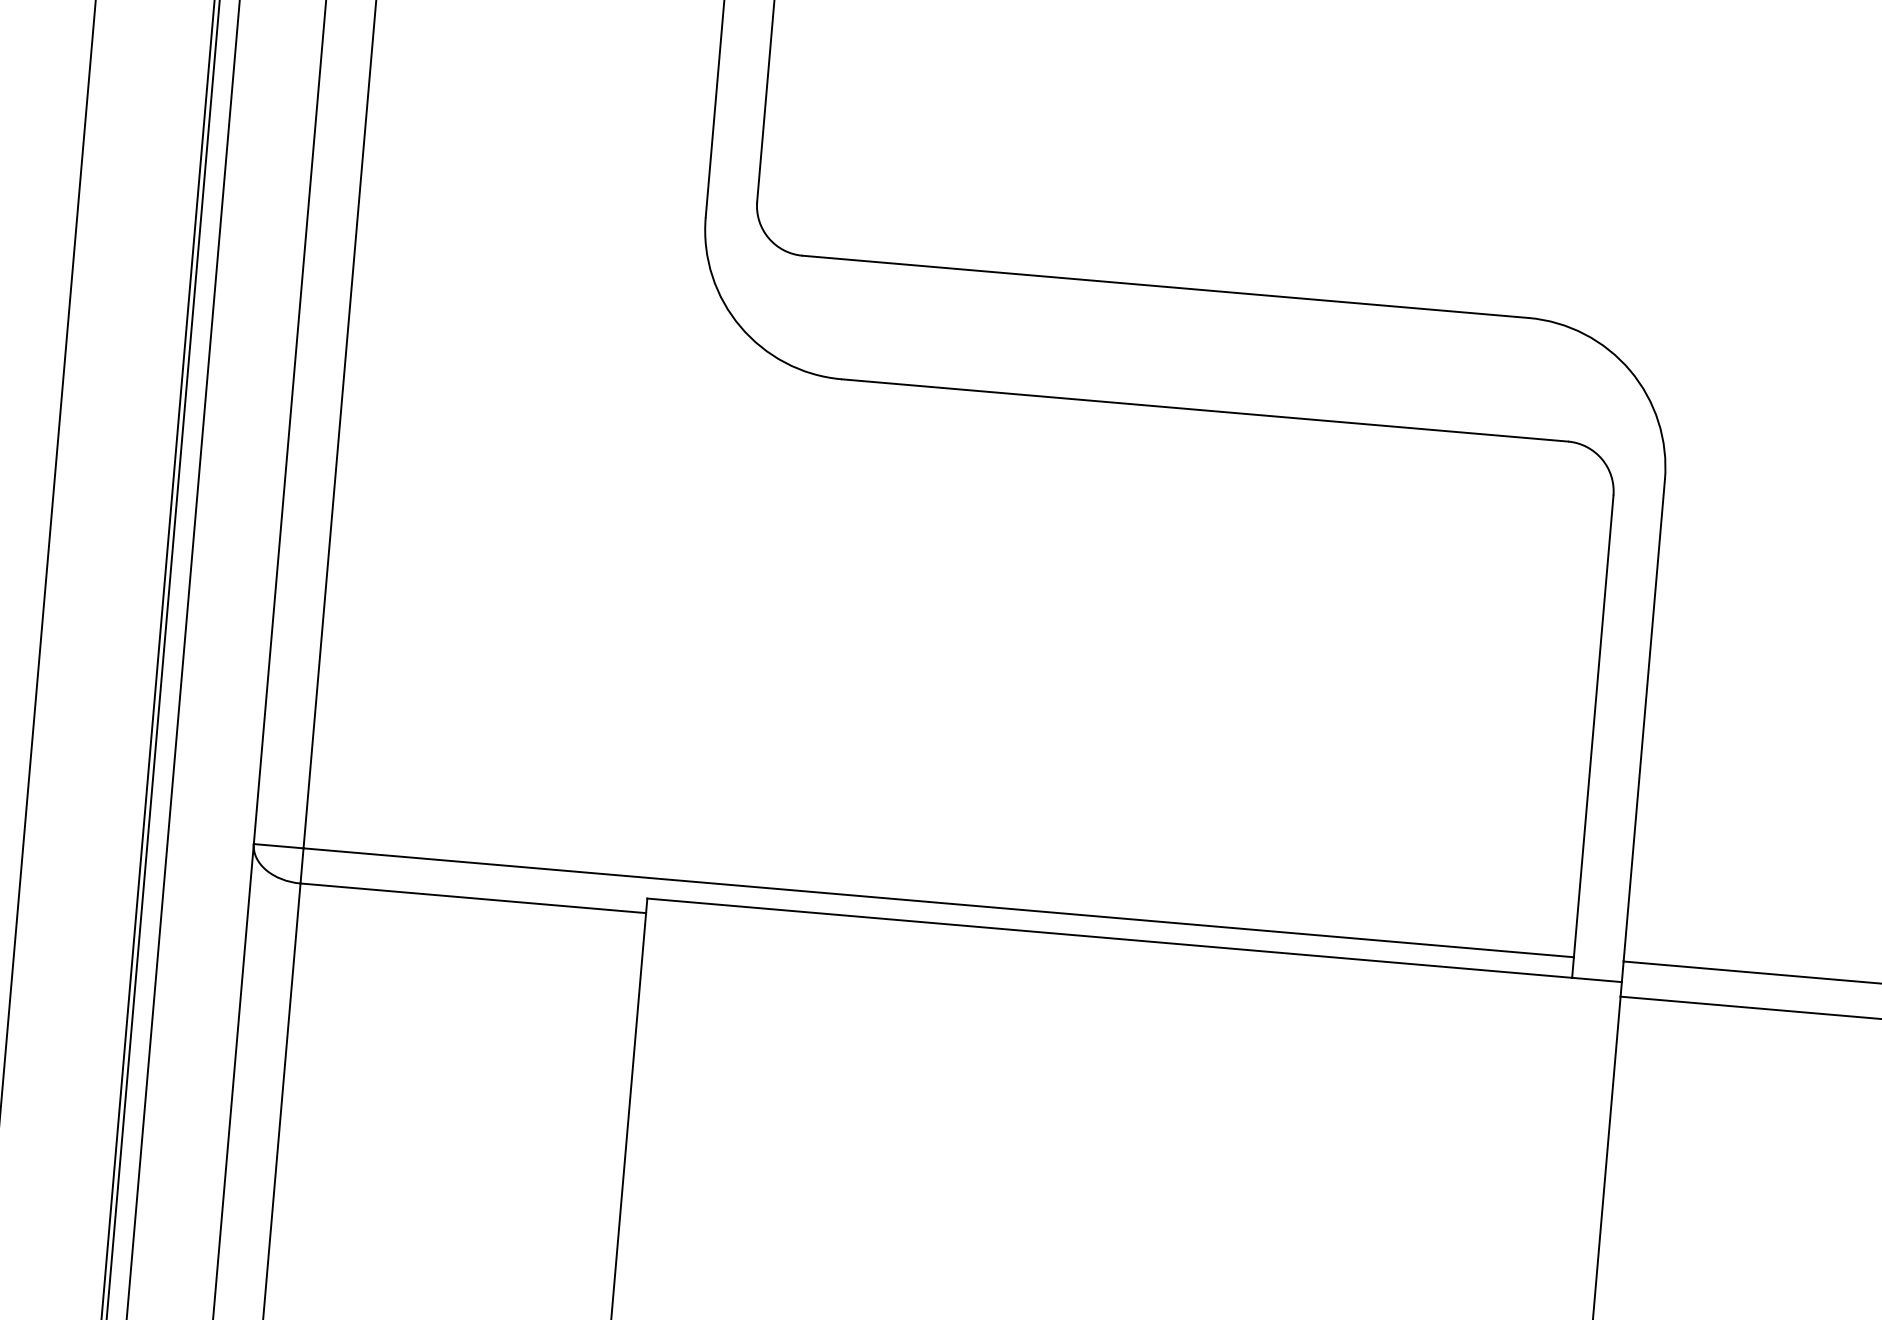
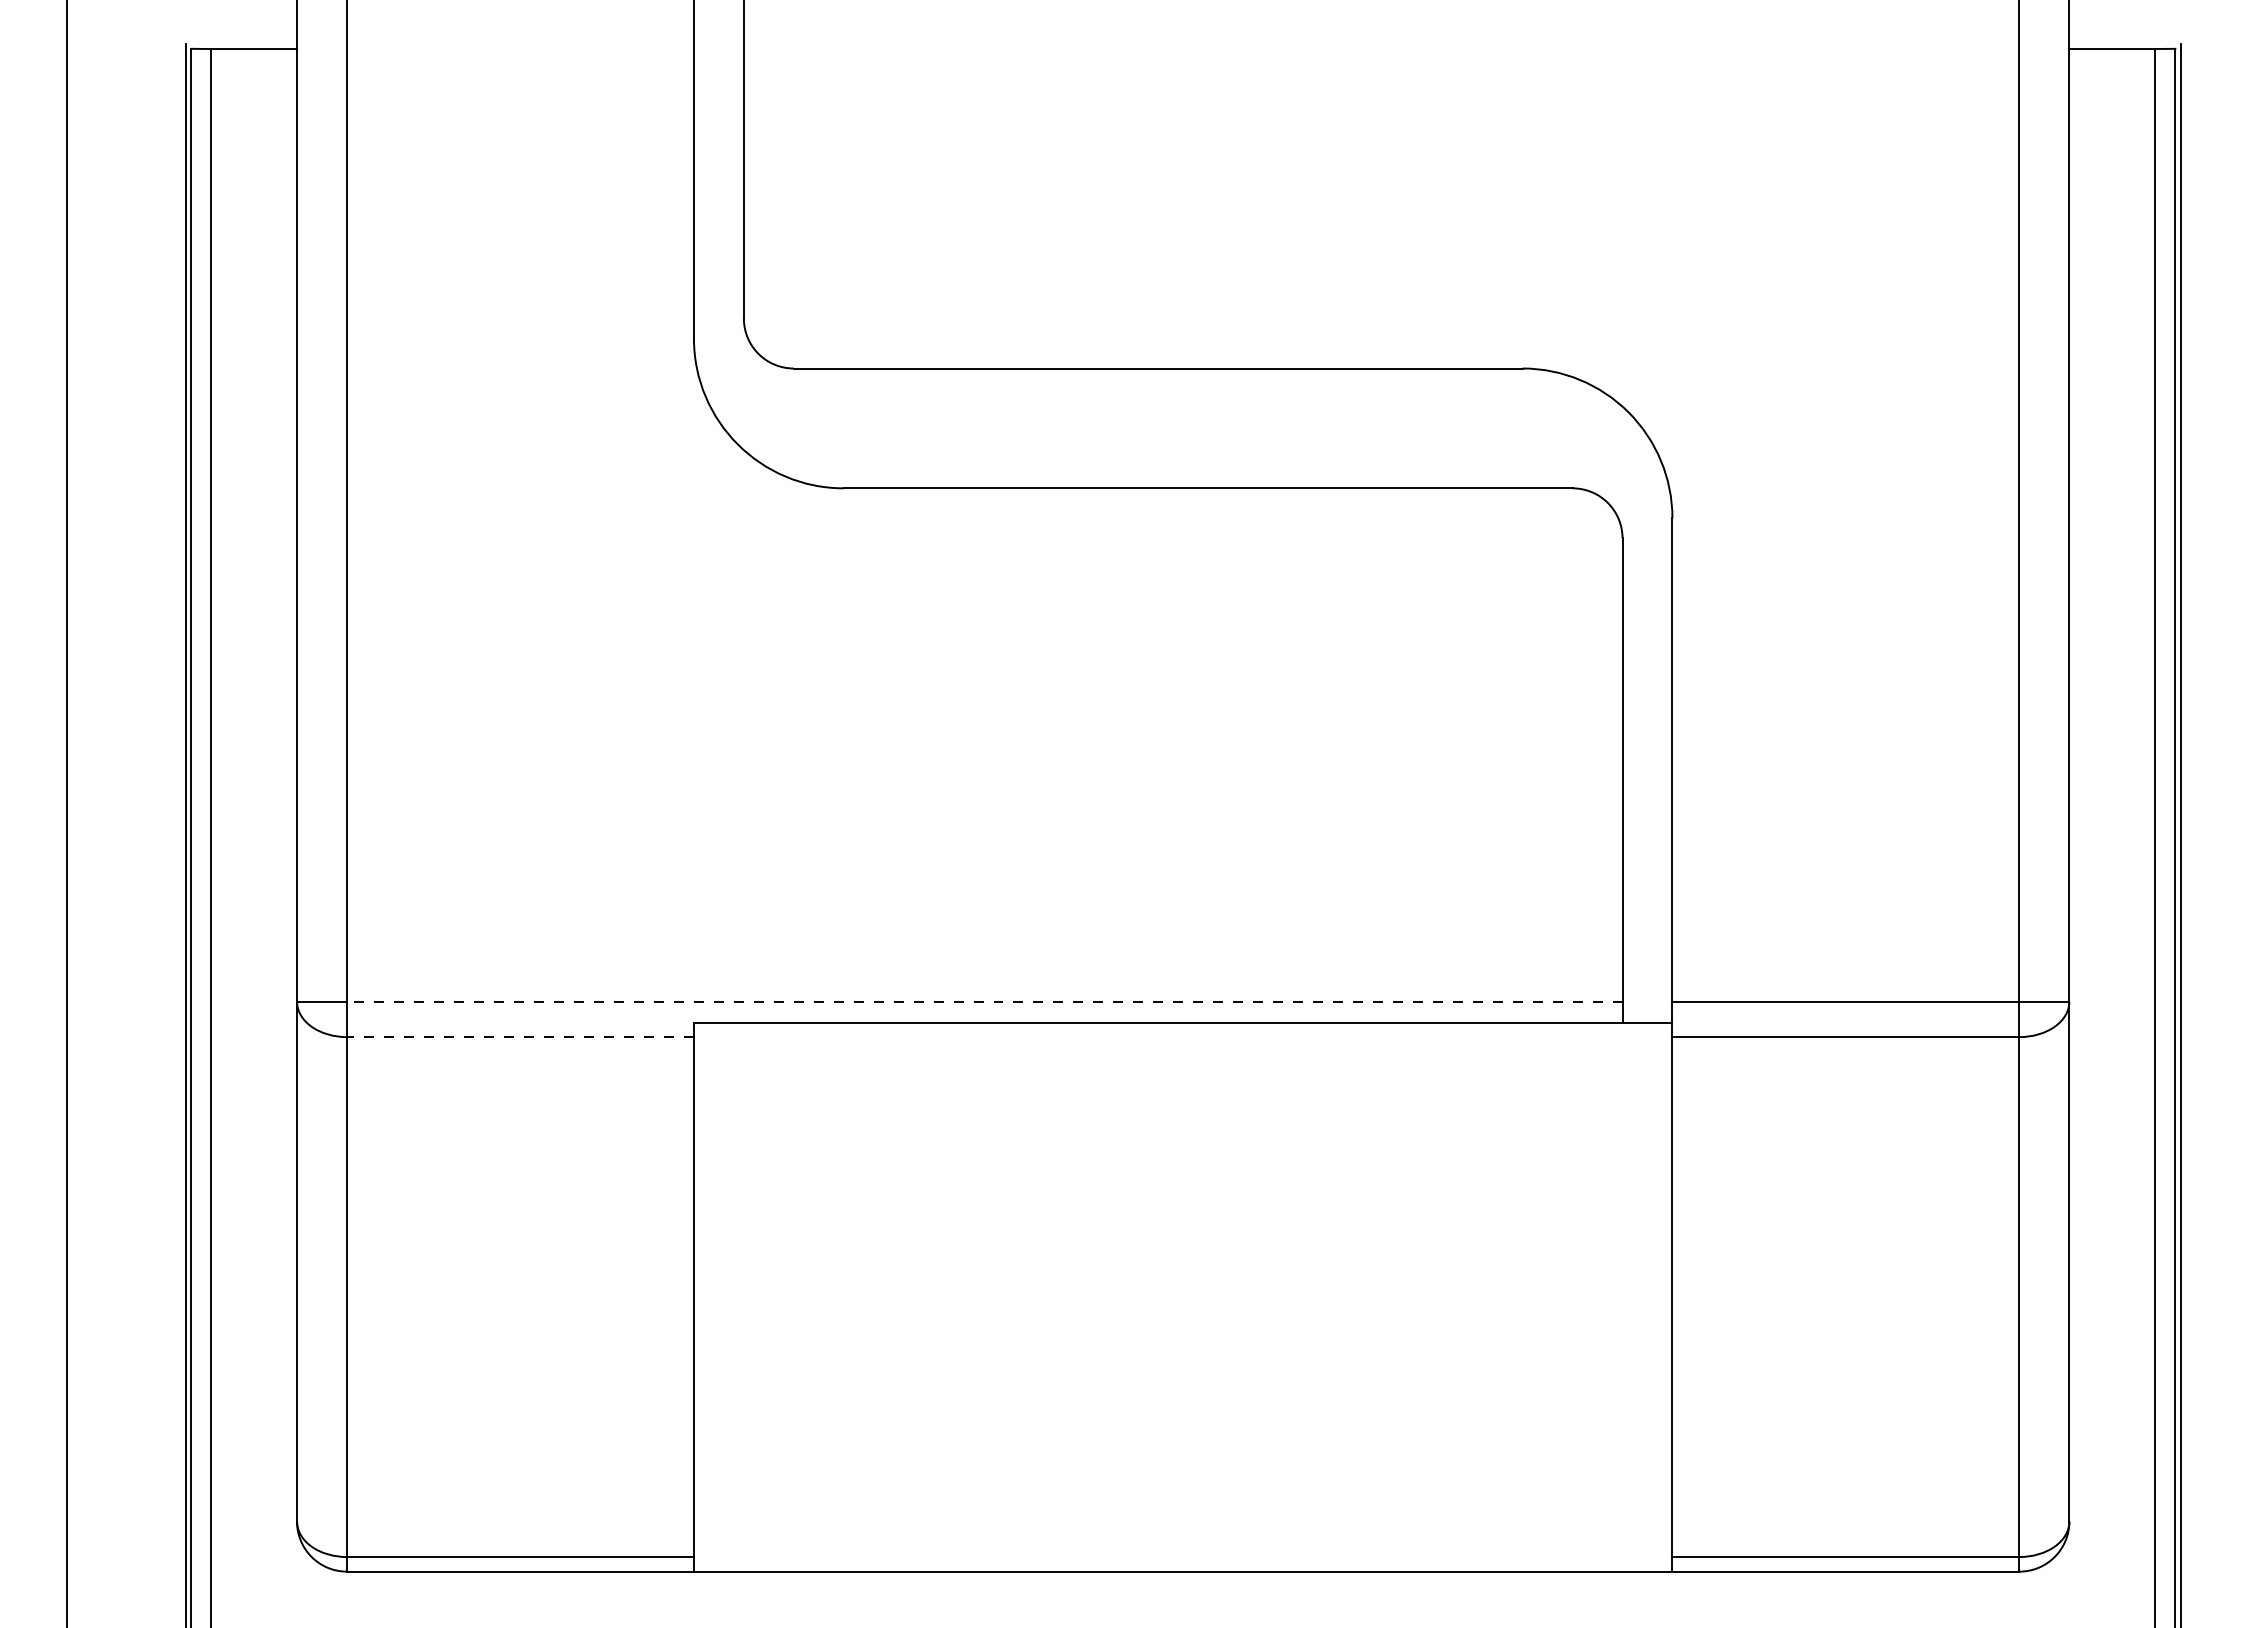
line: (472, 898) -> (519, 1037), solid -> dashed
line: (938, 902) -> (984, 1001), solid -> dashed

